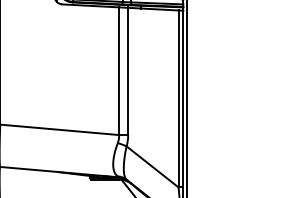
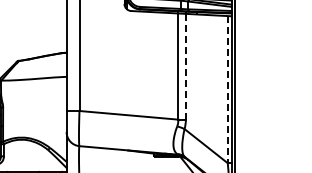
line: (127, 71) -> (185, 66), solid -> dashed
line: (178, 98) -> (227, 89), solid -> dashed

